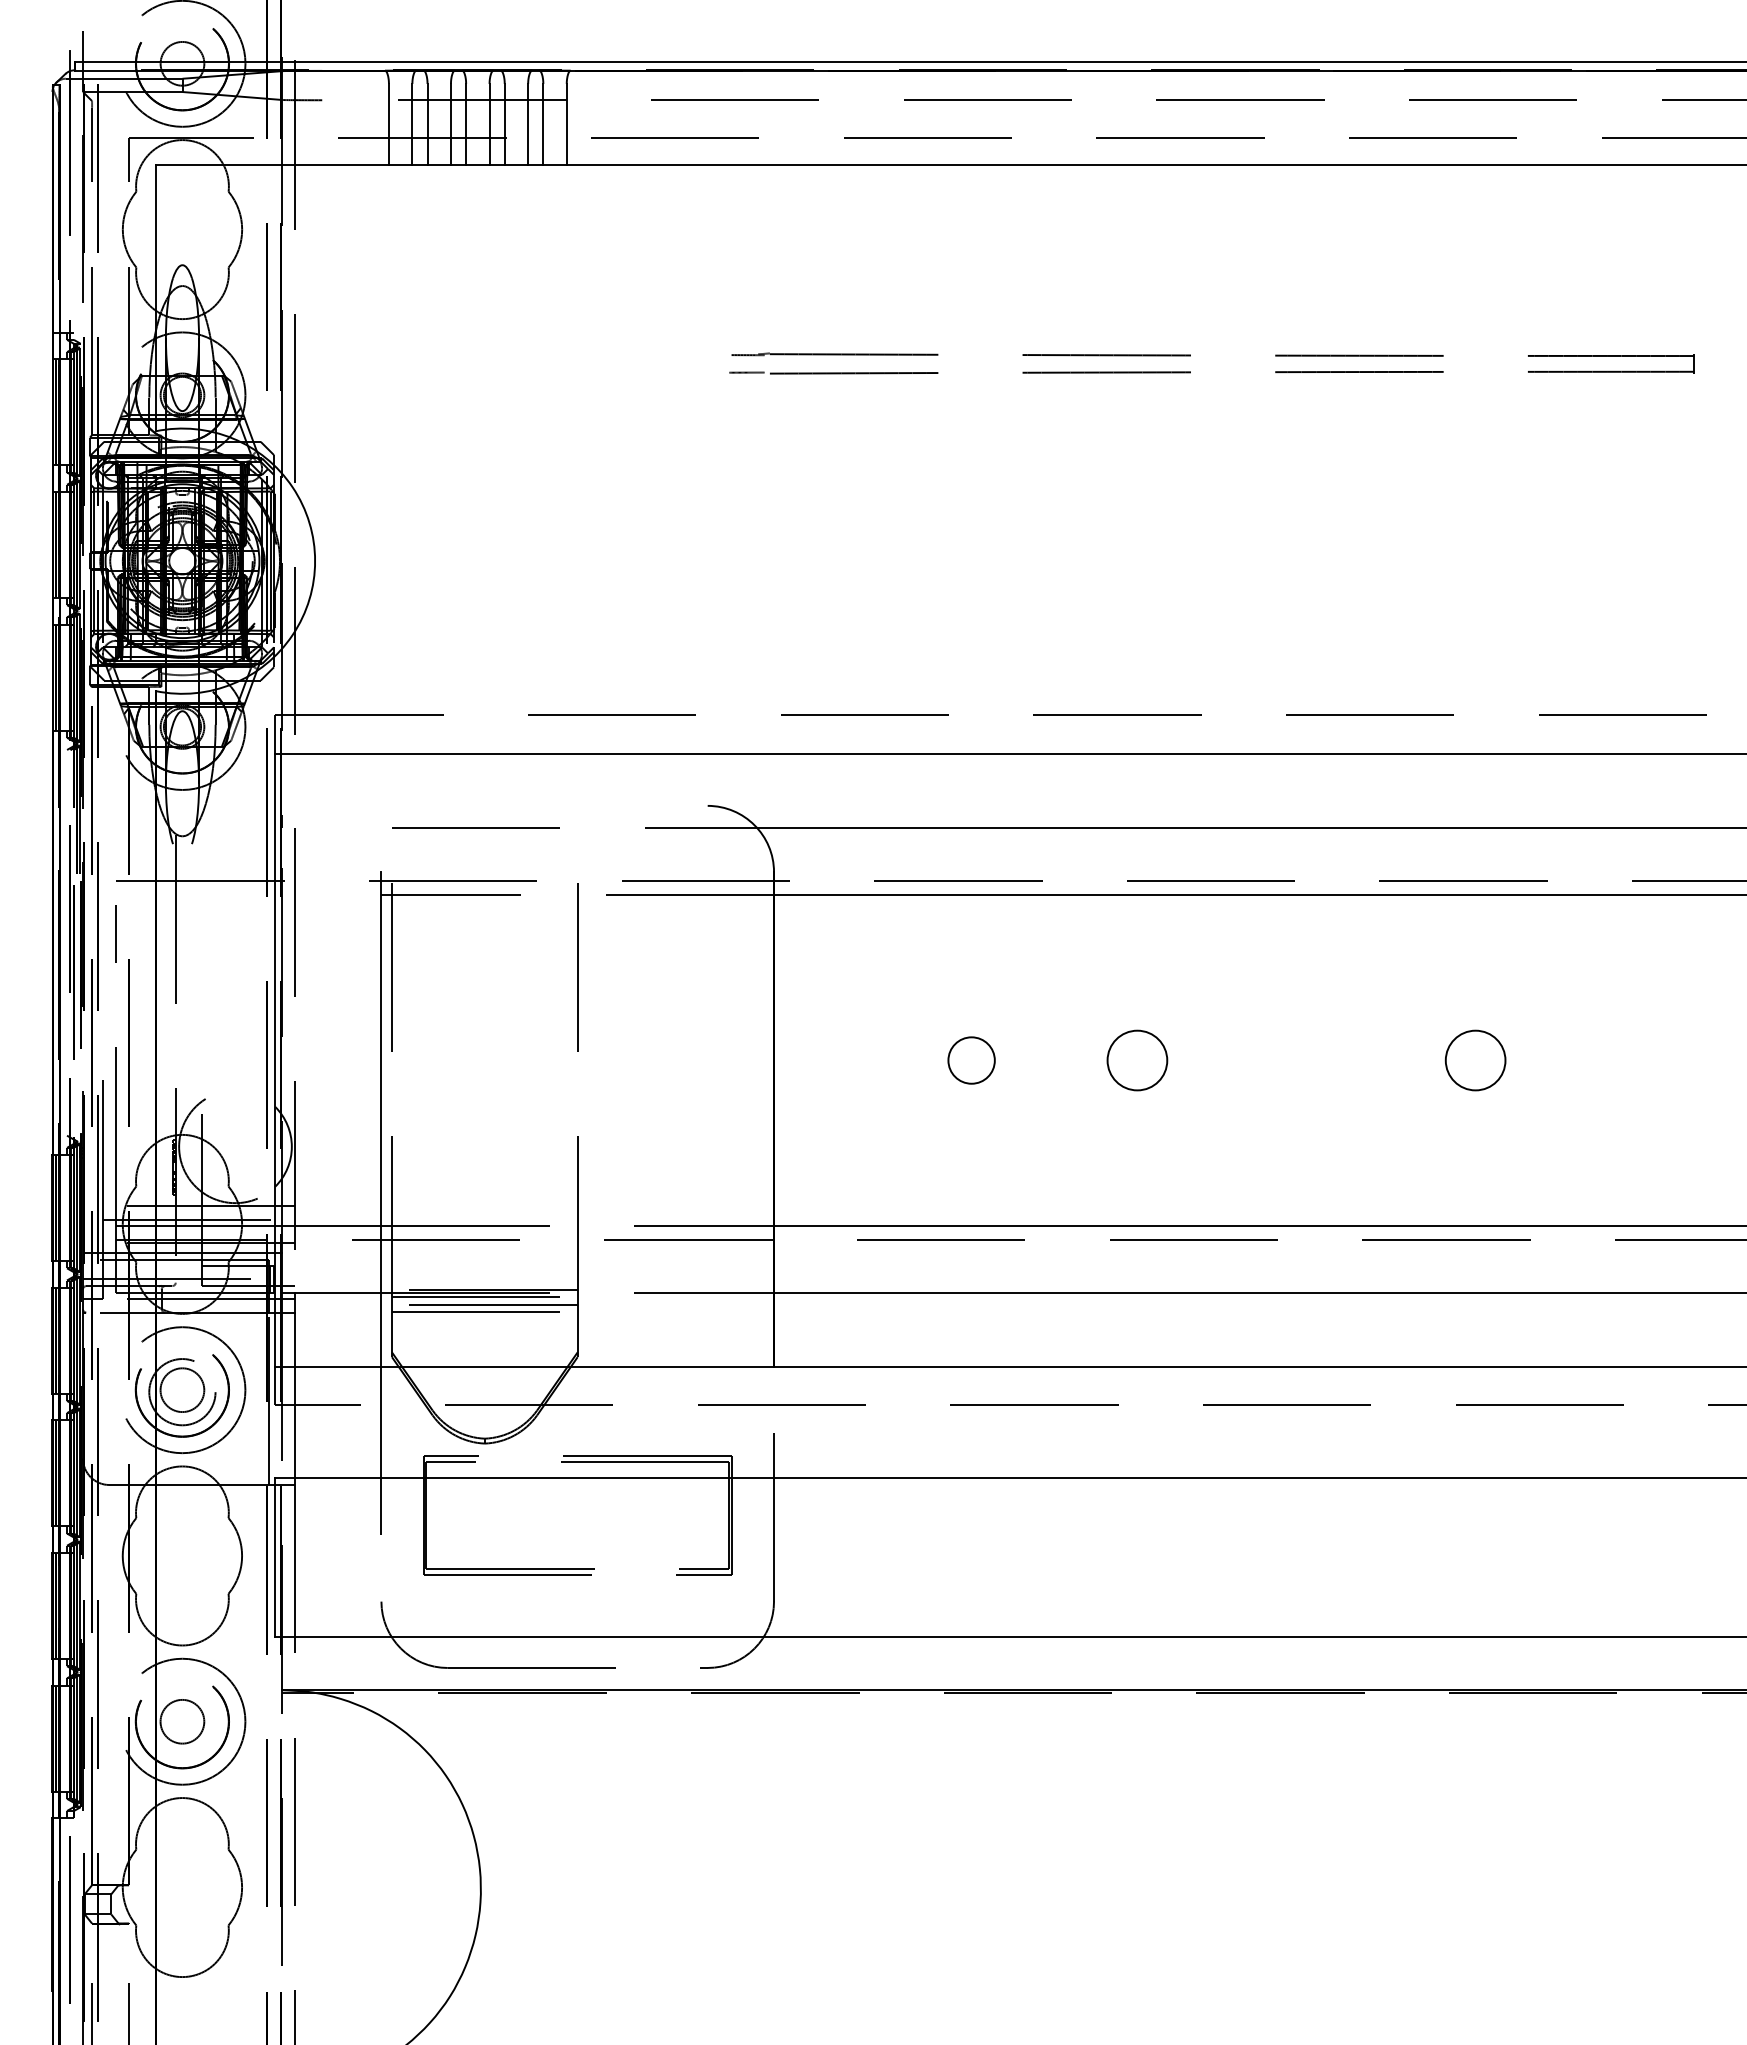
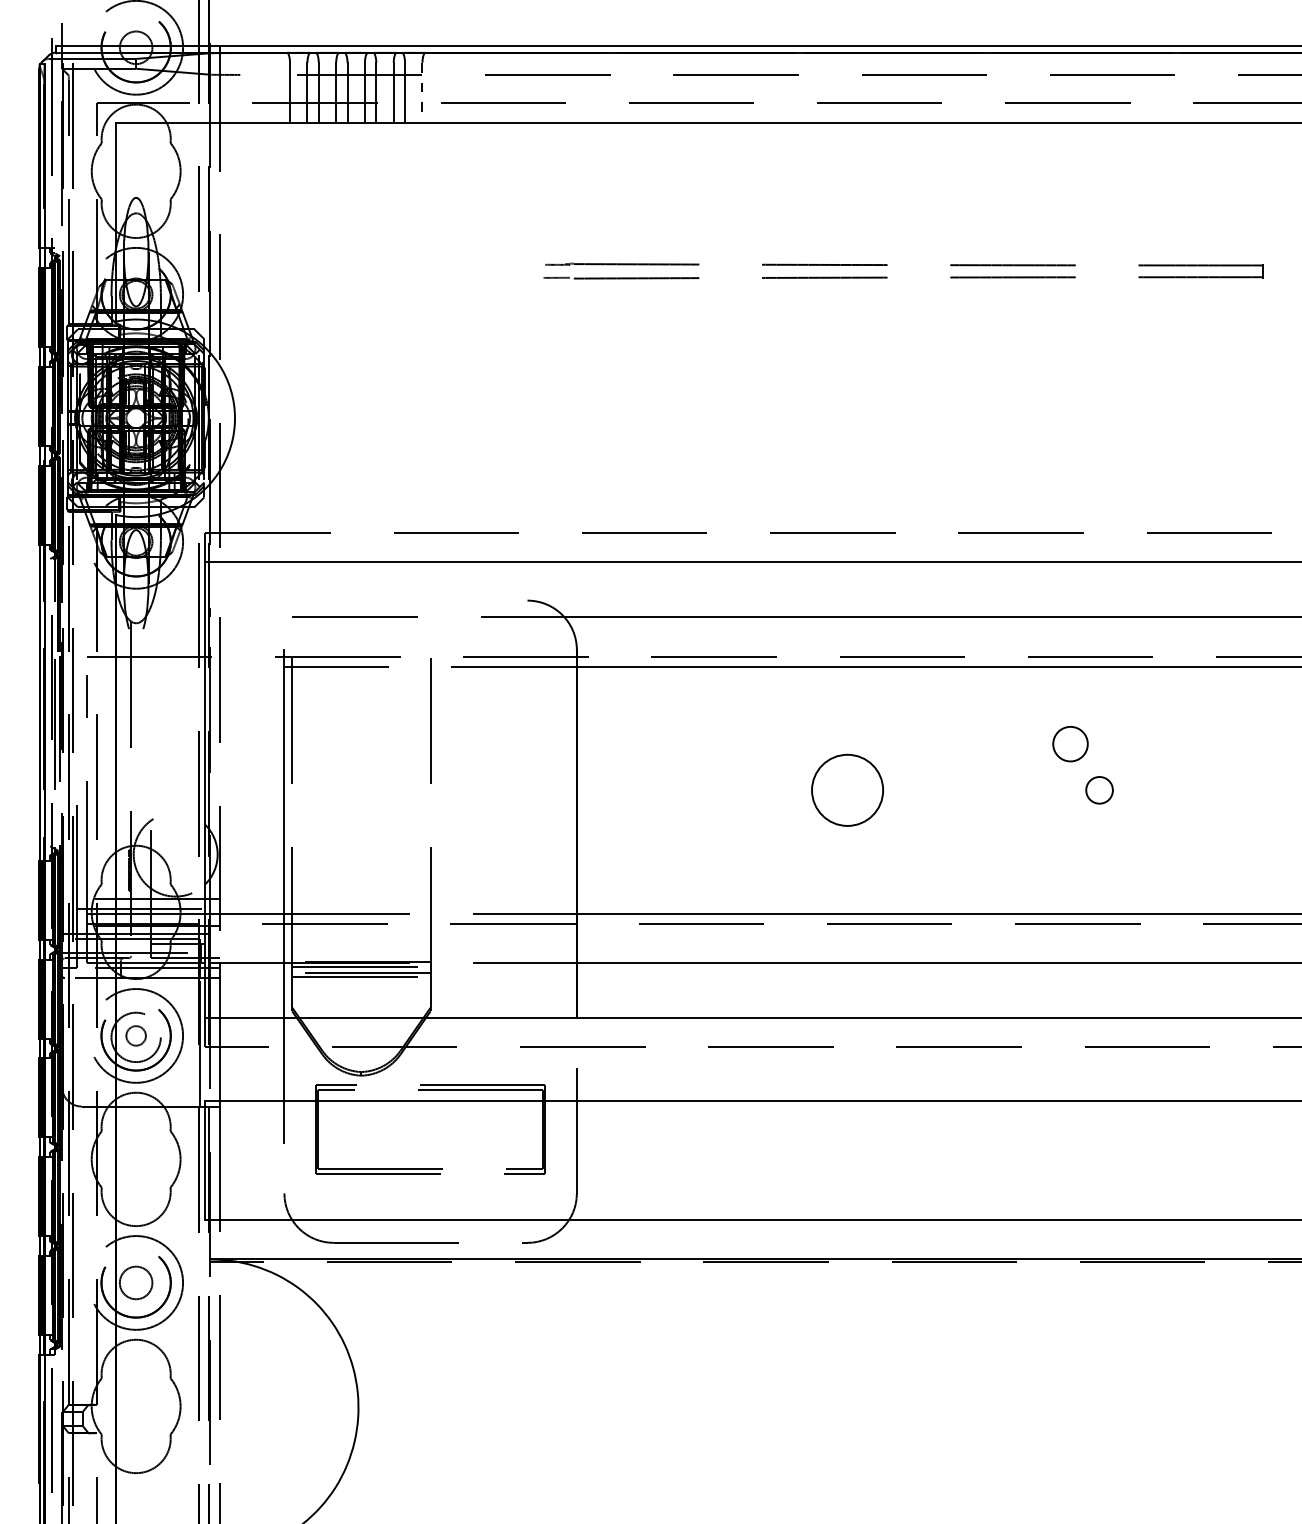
line: (566, 124) -> (422, 92), solid -> dashed
circle: (971, 1060) -> (1070, 744), moved
circle: (1137, 1060) -> (847, 790), size x1.6
circle: (1475, 1060) -> (1099, 790), size x0.6
circle: (182, 1390) -> (136, 1036), size x0.6

